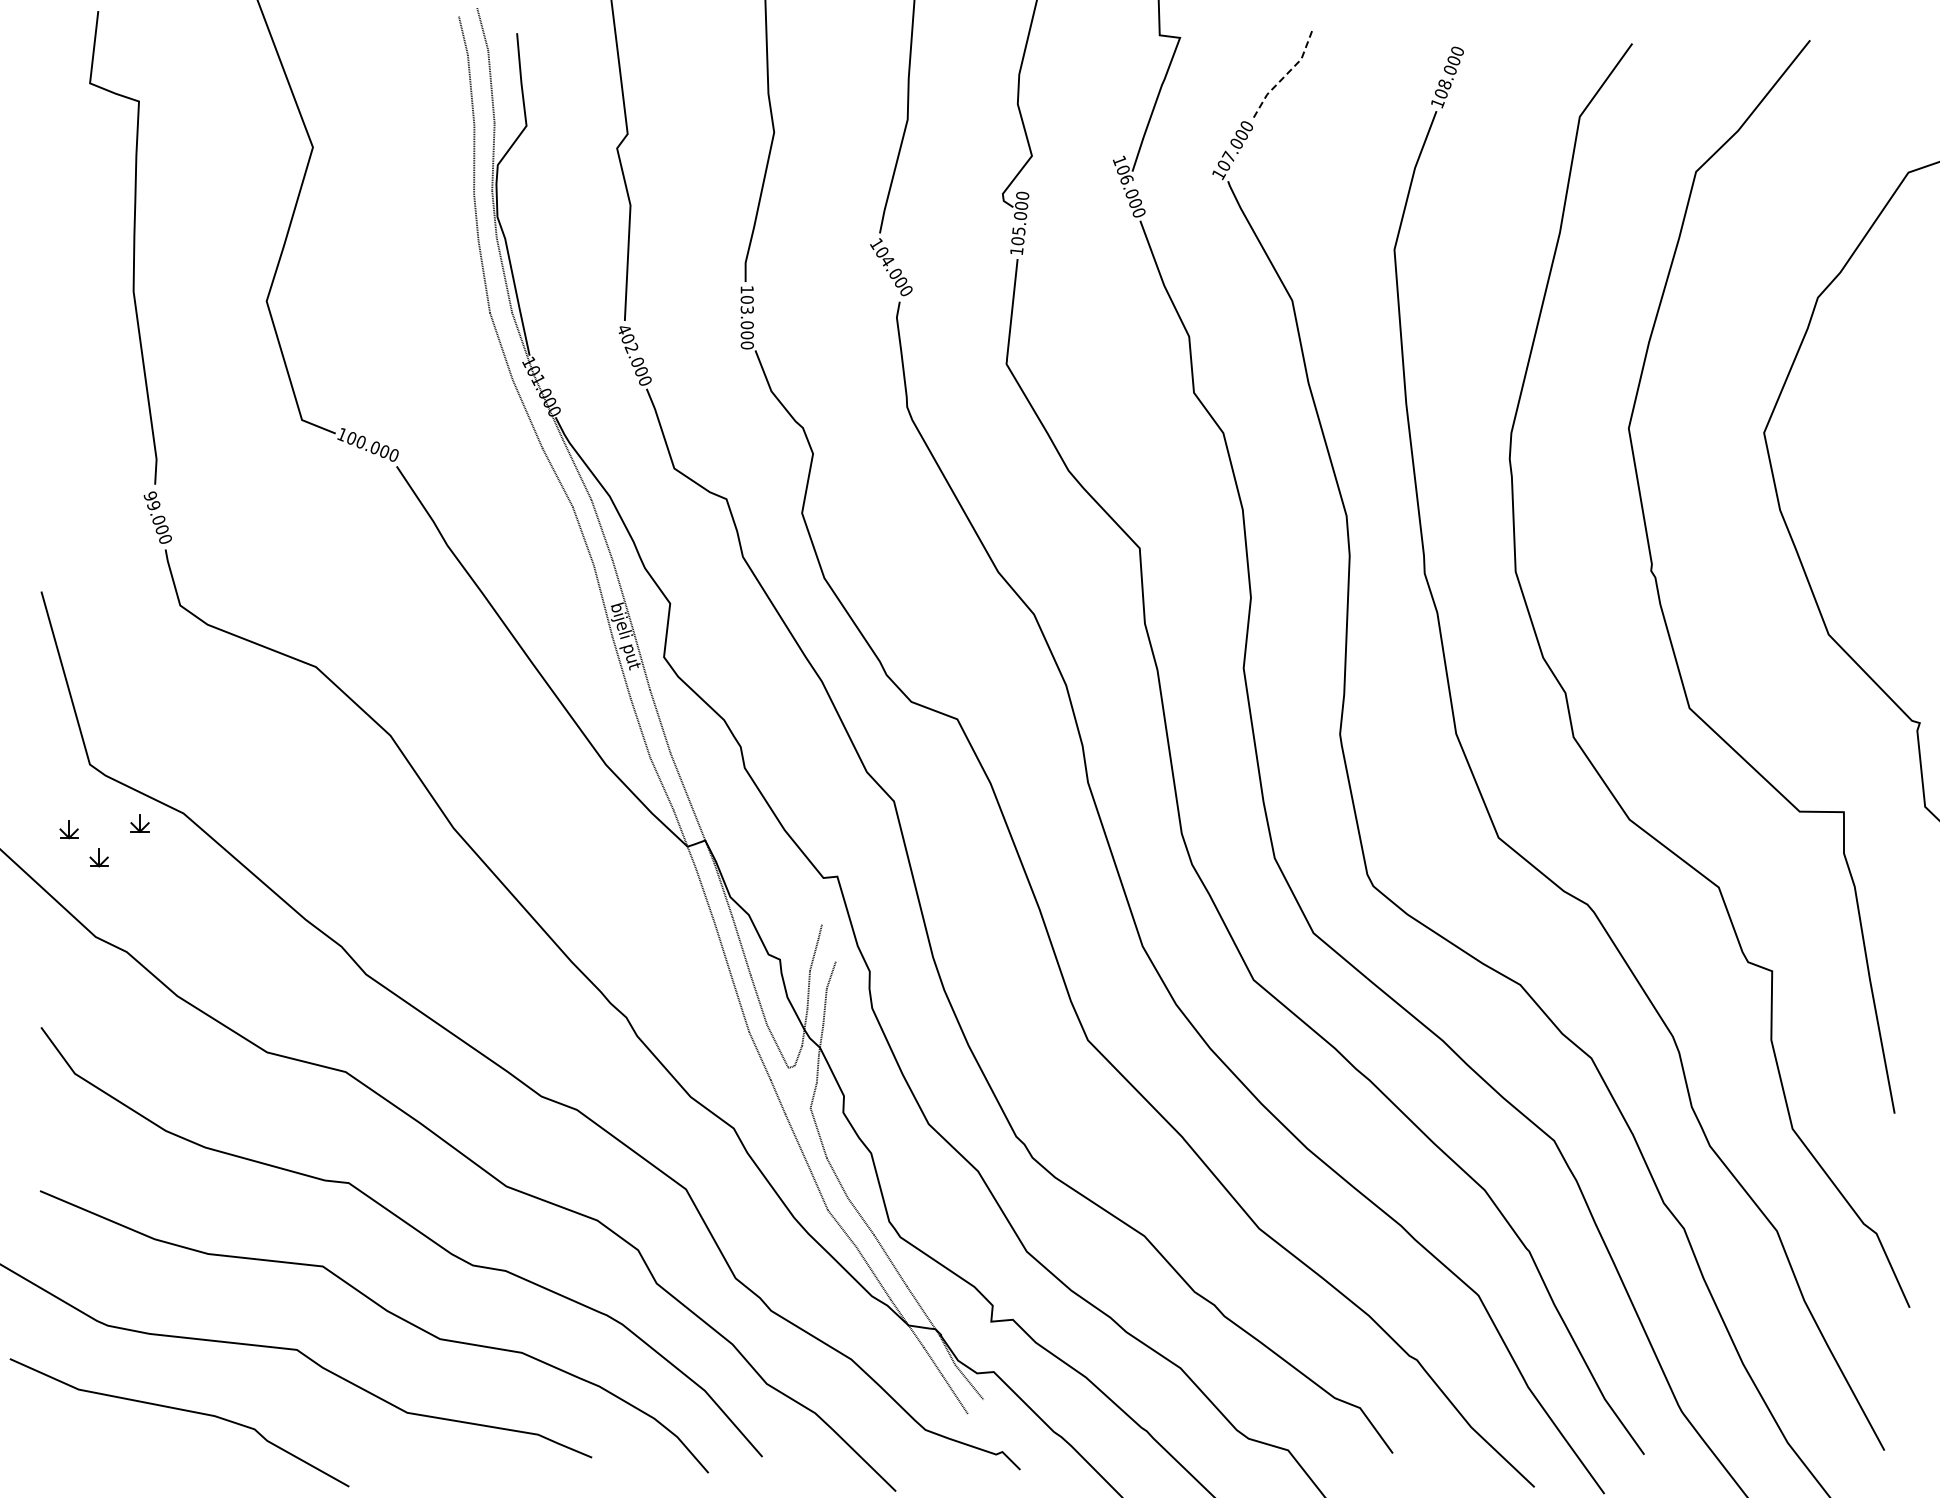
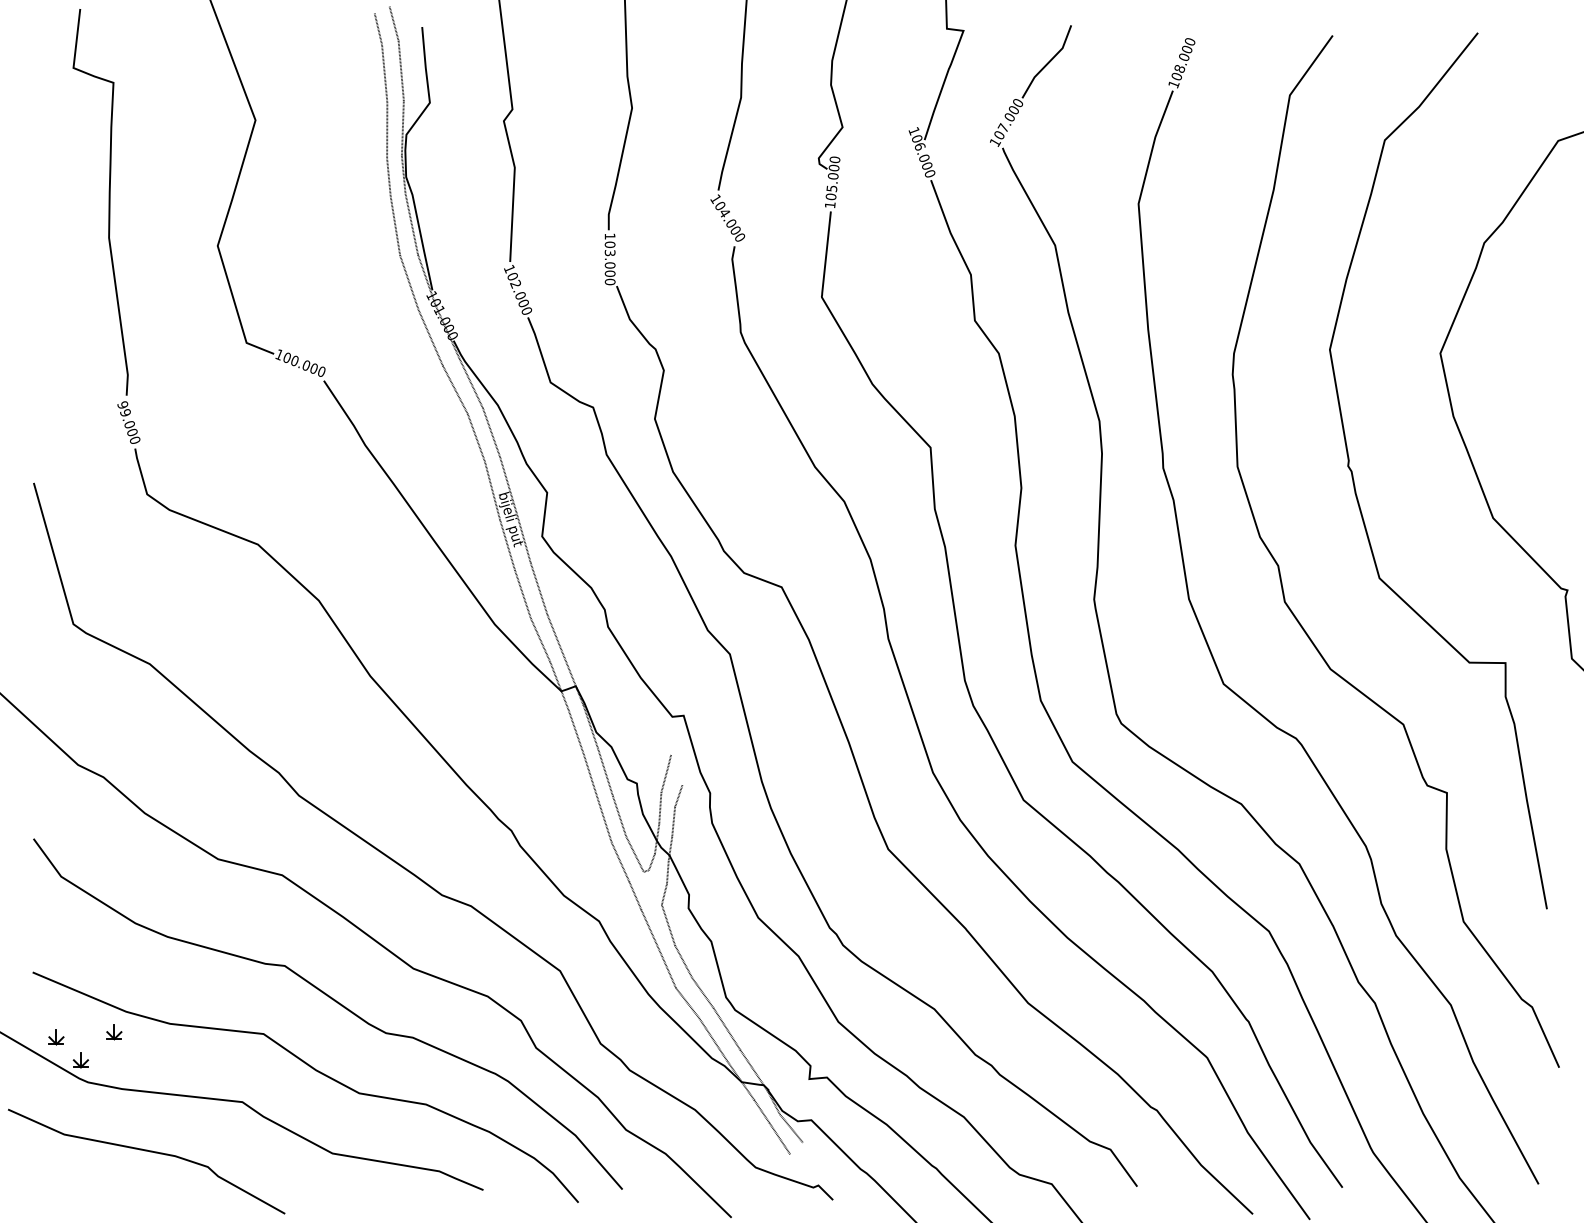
line: (1284, 76) -> (1048, 62), dashed -> solid
text: (623, 329) -> (509, 268), 402.000 -> 102.000
part: (99, 848) -> (81, 1052), moved

